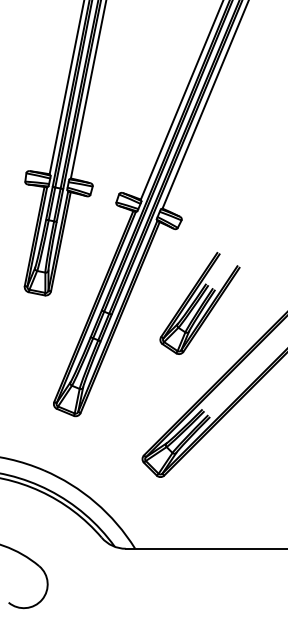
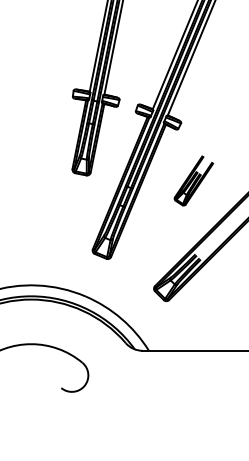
part: (199, 302) -> (193, 180), size x0.7

